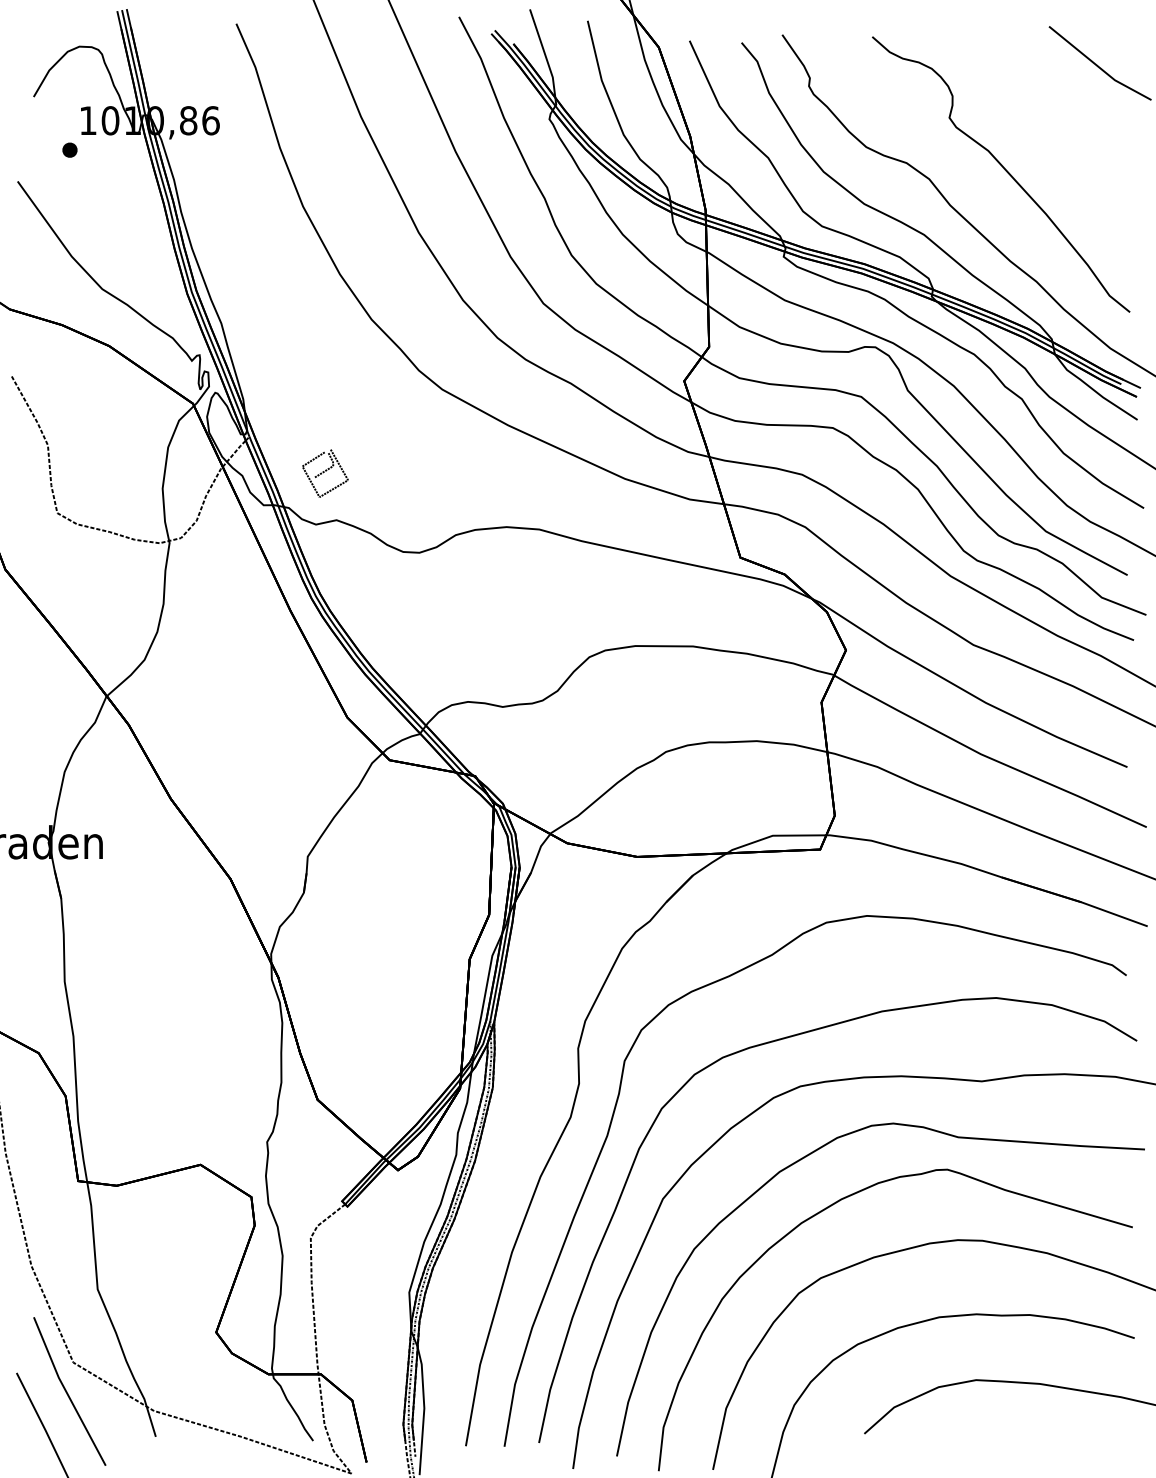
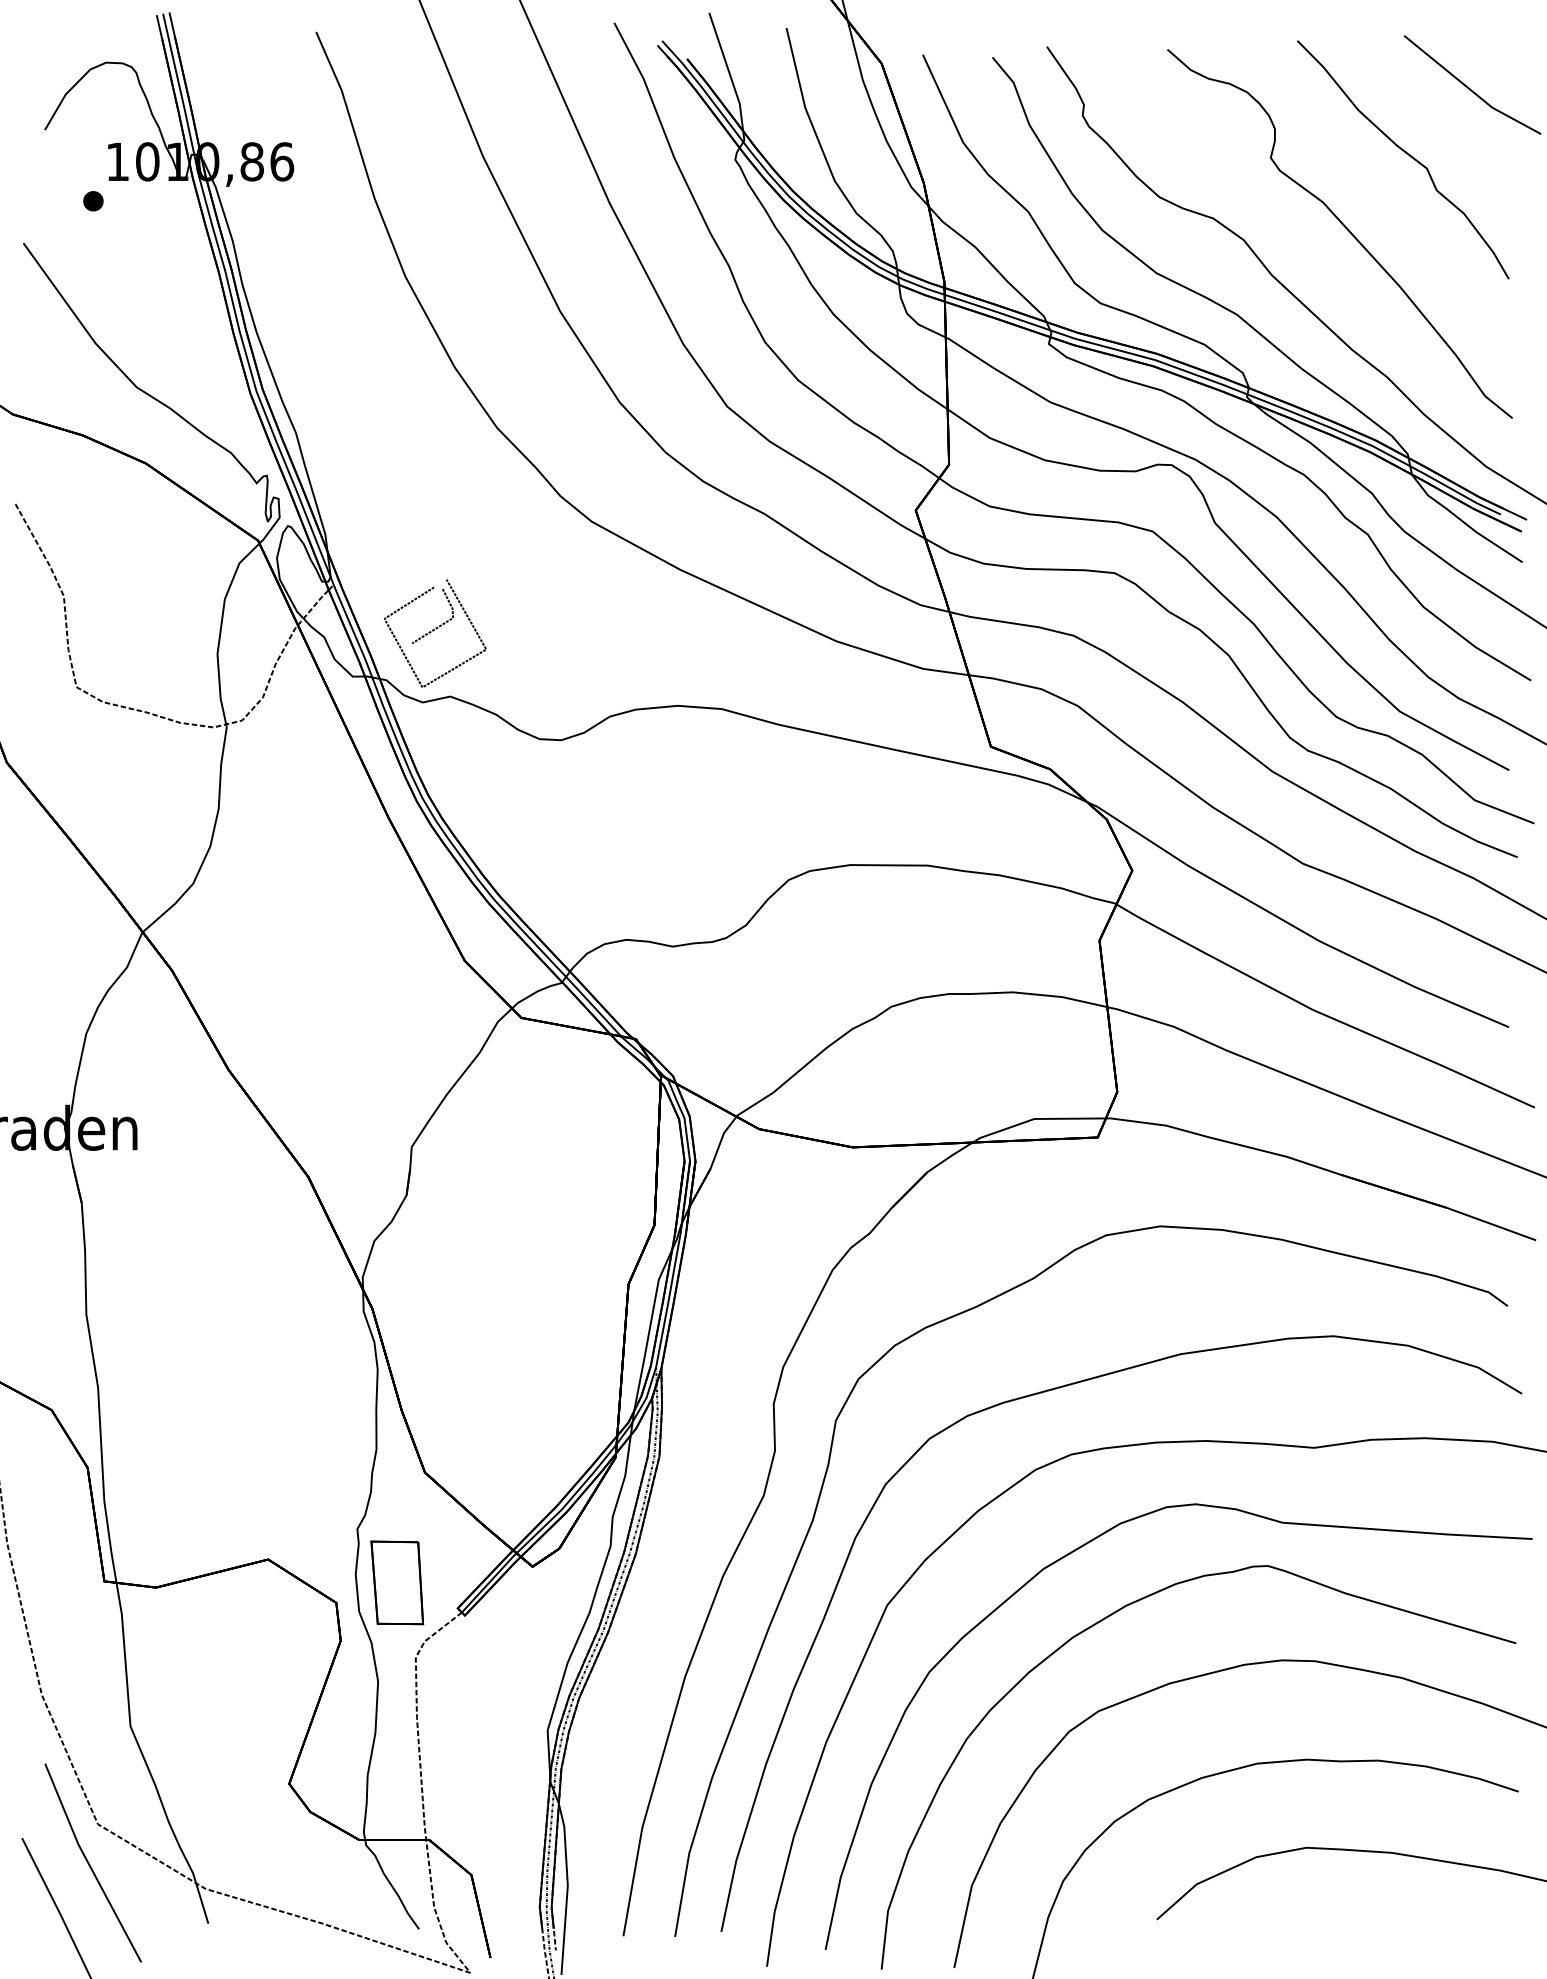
part: (1048, 118) -> (1403, 159), added
part: (324, 473) -> (434, 633), size x1.67
part: (297, 1181) -> (397, 1582), added

